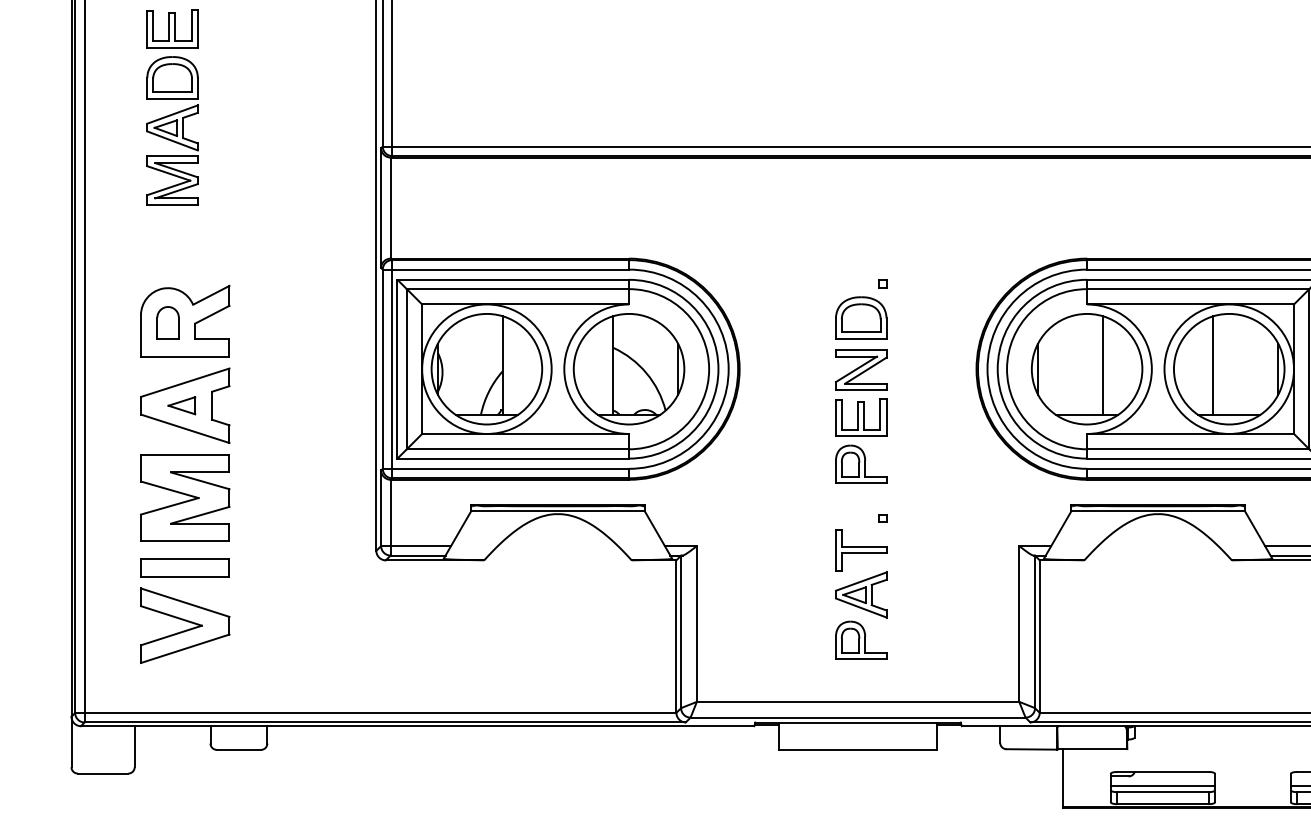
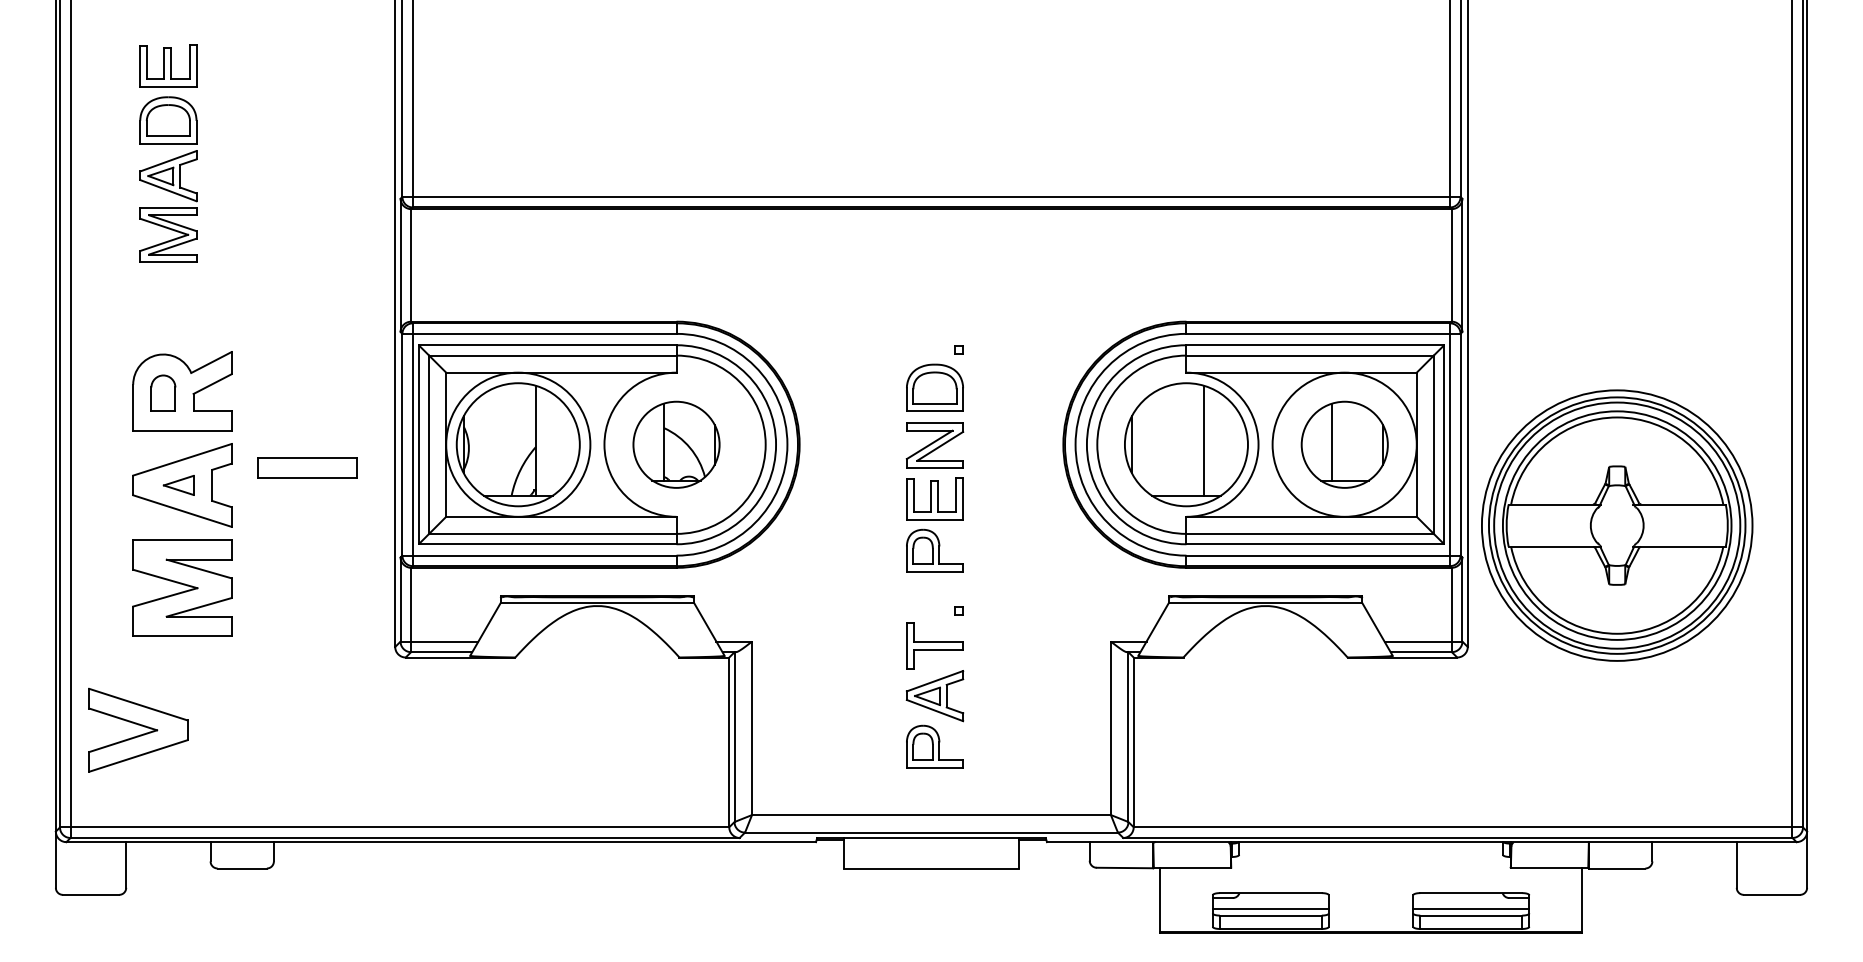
part: (629, 368) -> (676, 444), size x0.7
part: (1229, 368) -> (1344, 444), size x0.7
part: (185, 567) -> (307, 467), moved
part: (185, 625) -> (138, 729), moved

